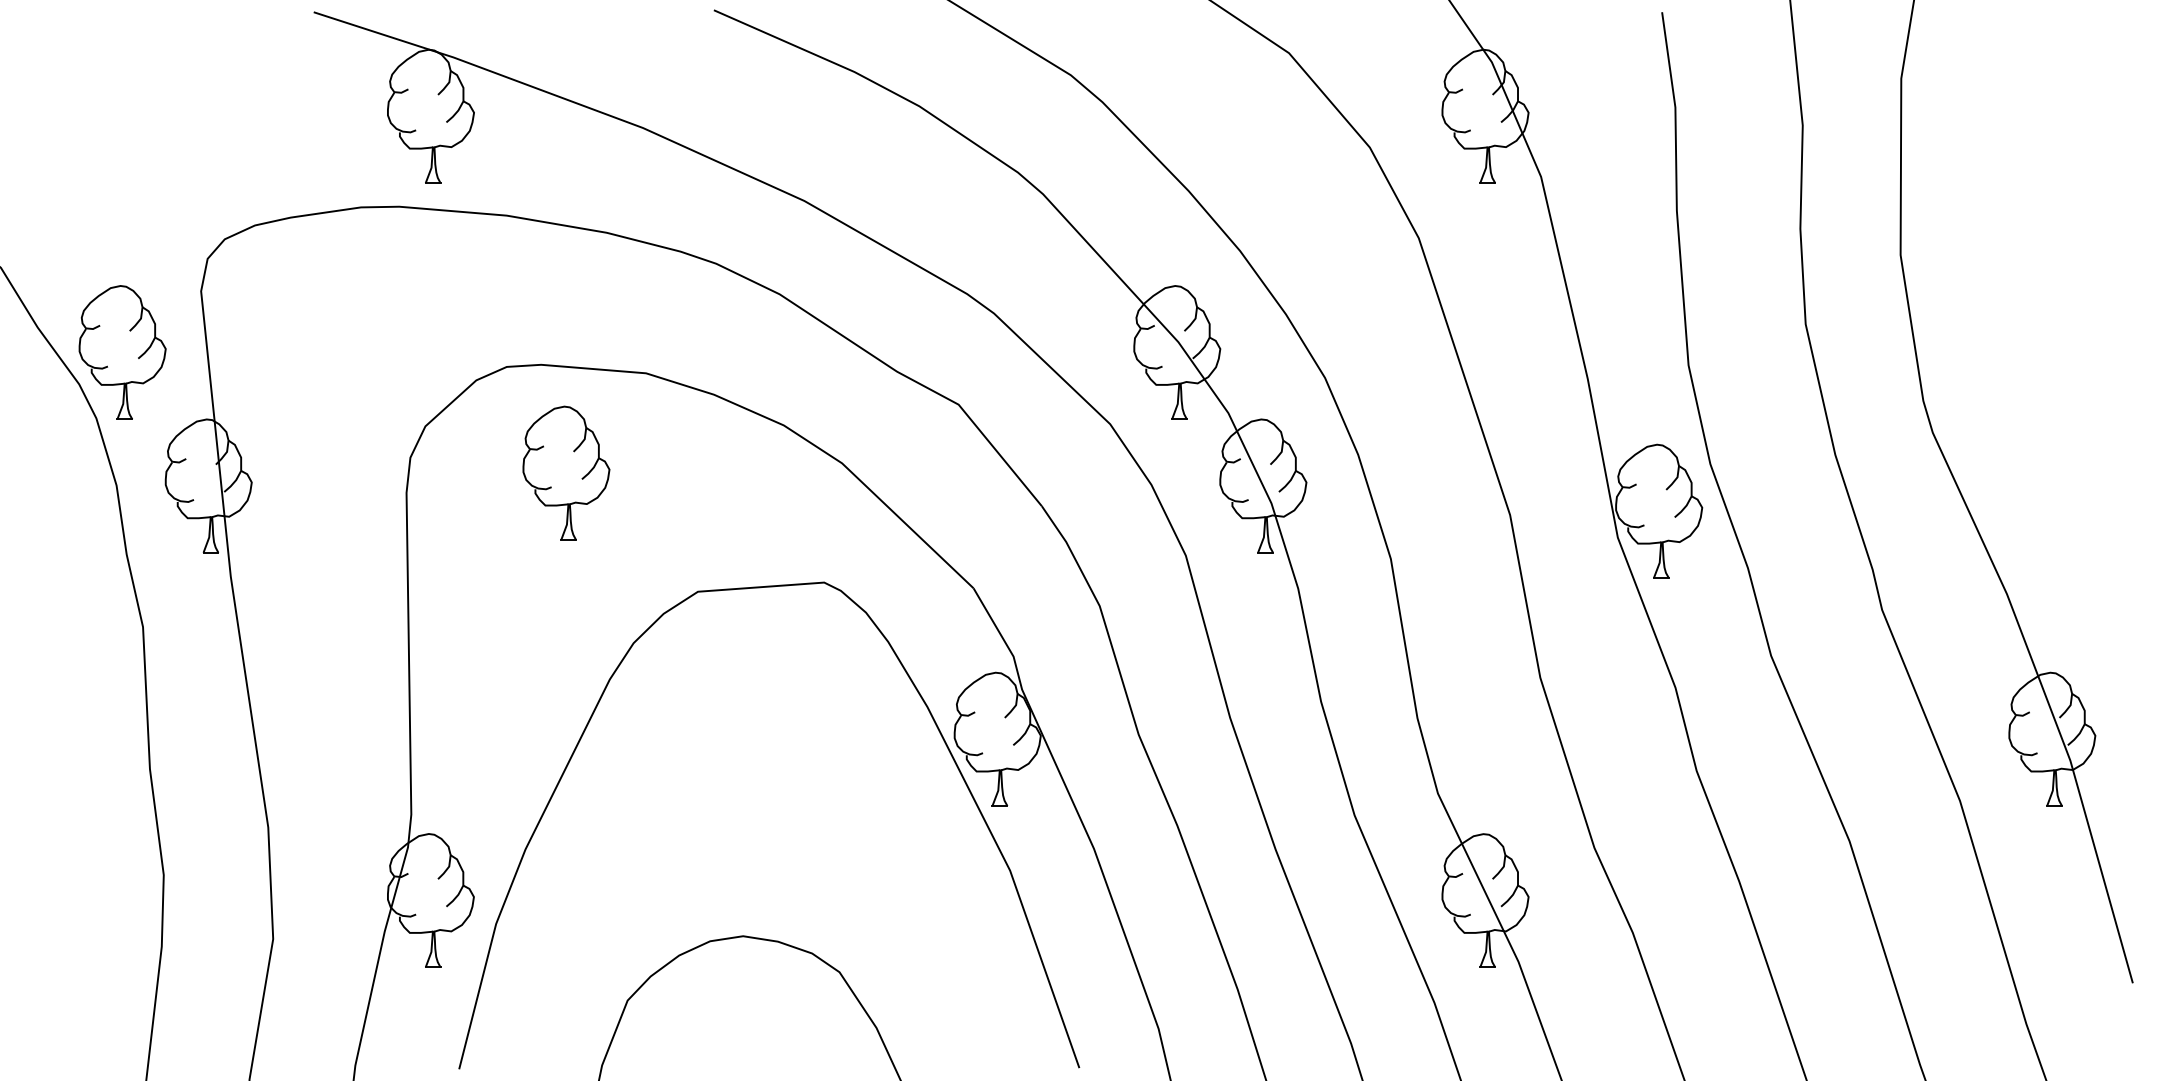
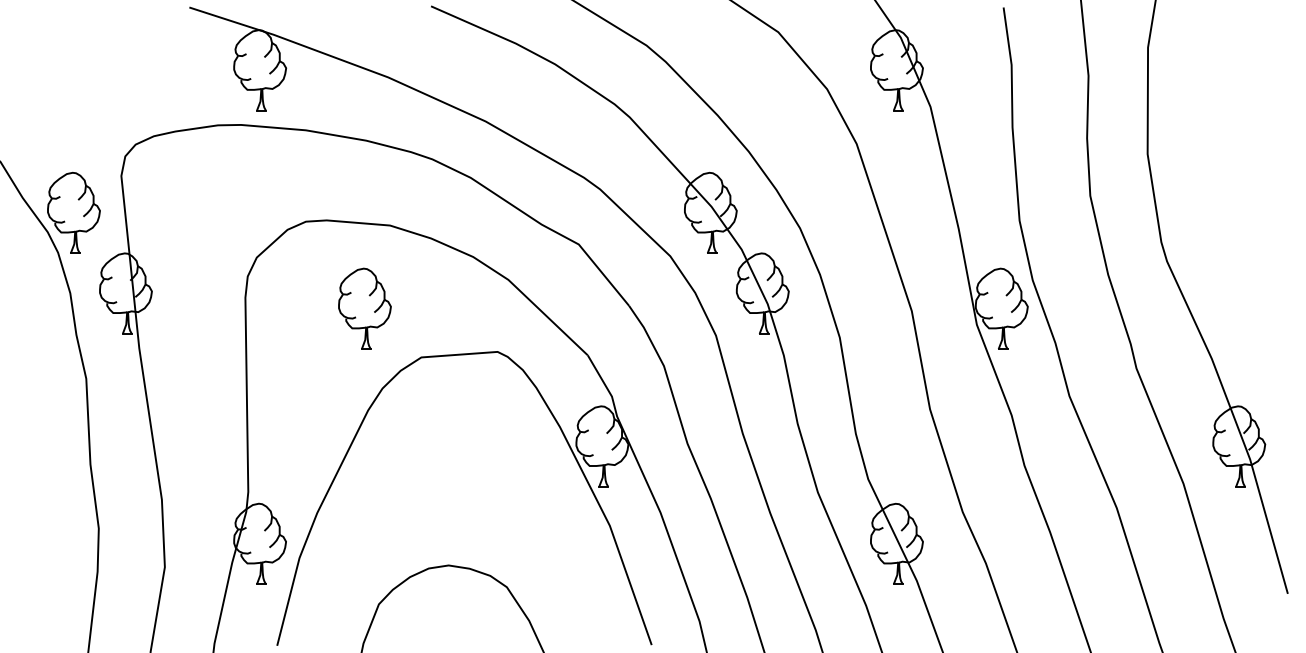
part: (565, 472) -> (364, 308), moved

